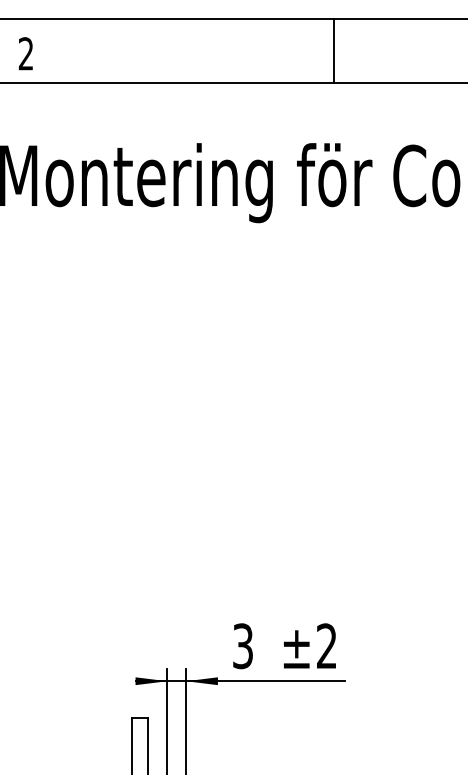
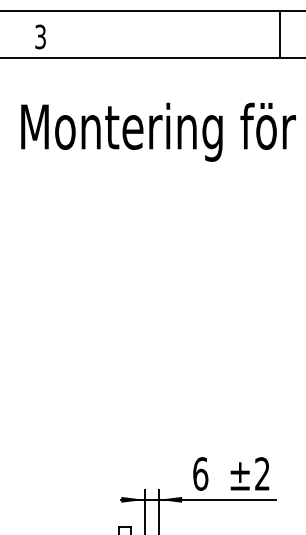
line: (333, 50) -> (279, 34), moved
text: (25, 53) -> (40, 36), 2 -> 3
text: (243, 646) -> (200, 474), 3 -> 6

